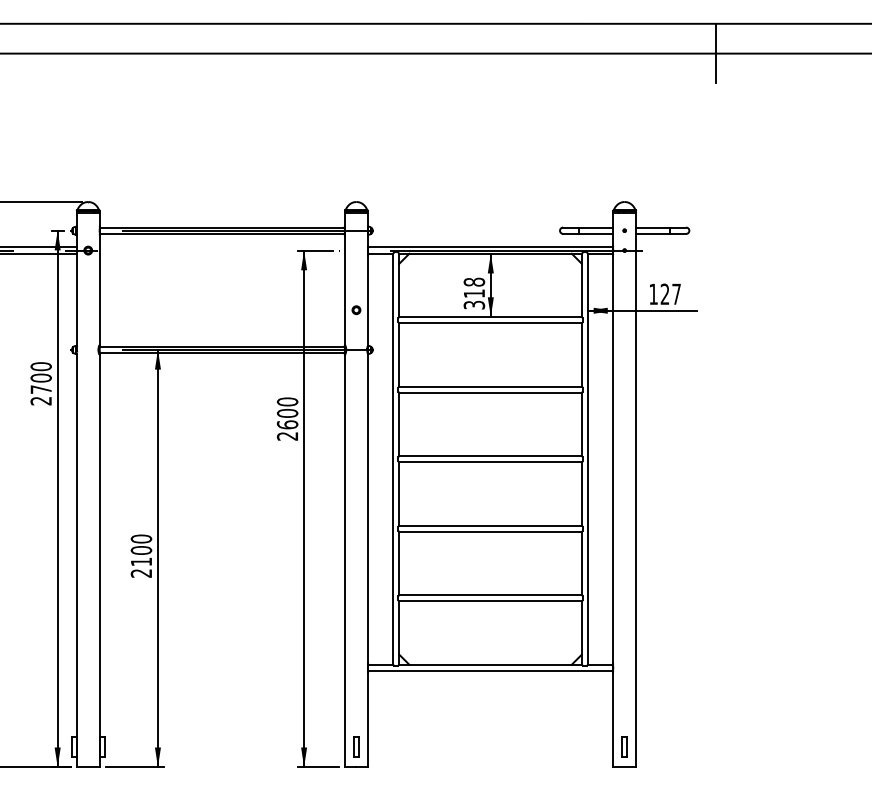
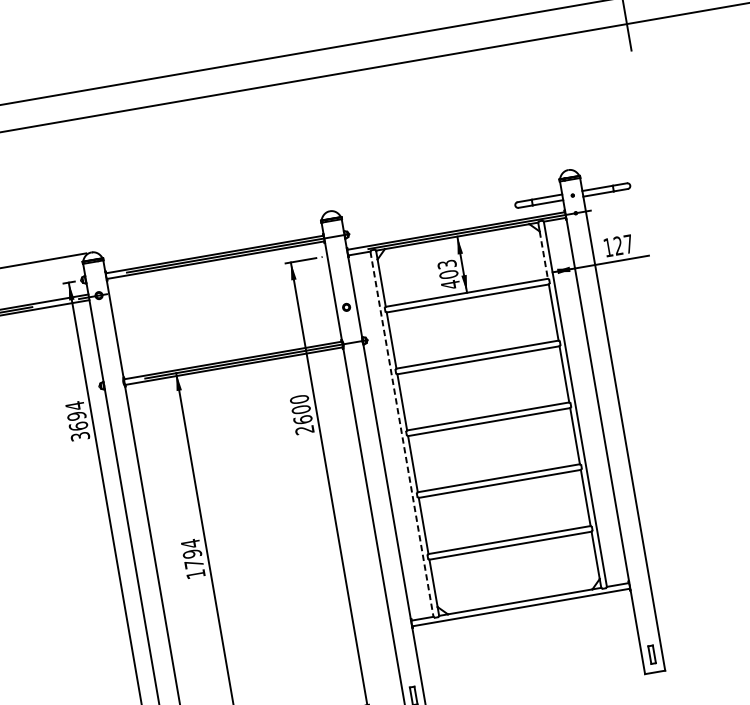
line: (581, 290) -> (543, 255), solid -> dashed
text: (474, 293) -> (448, 274), 318 -> 403
text: (40, 383) -> (77, 421), 2700 -> 3694
line: (393, 459) -> (402, 434), solid -> dashed
text: (141, 555) -> (193, 558), 2100 -> 1794

